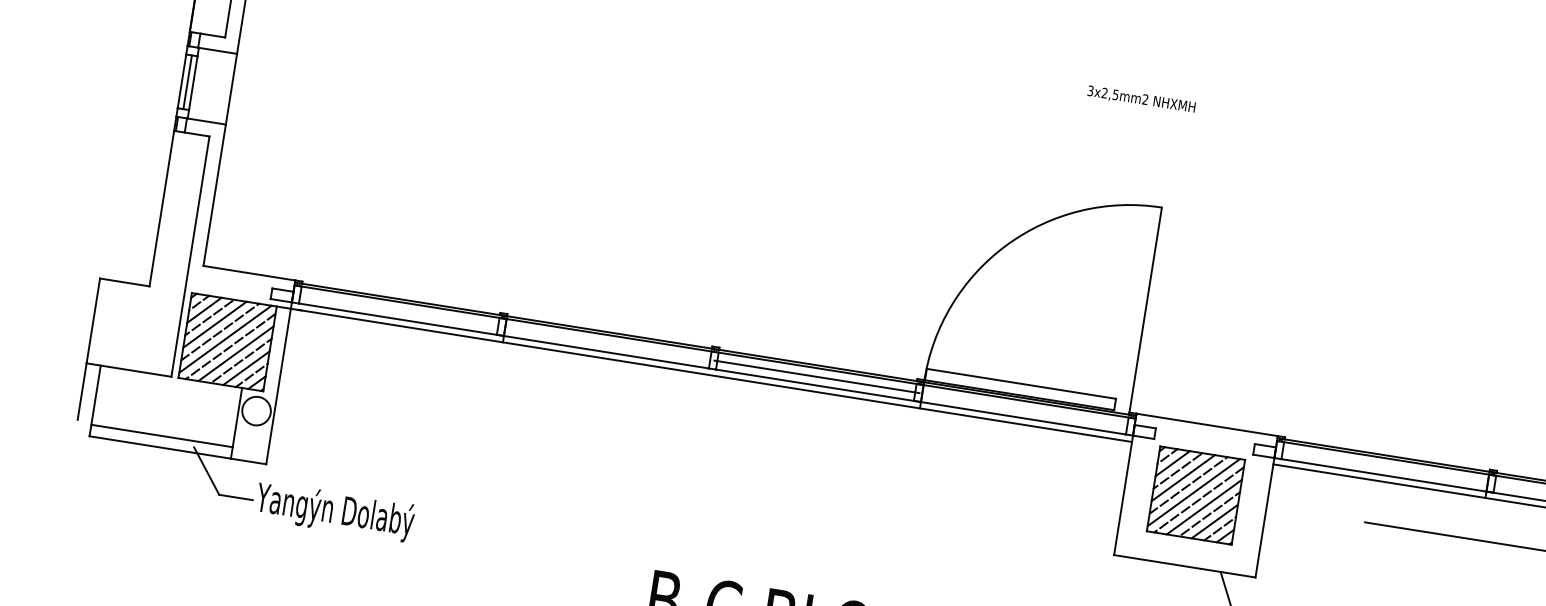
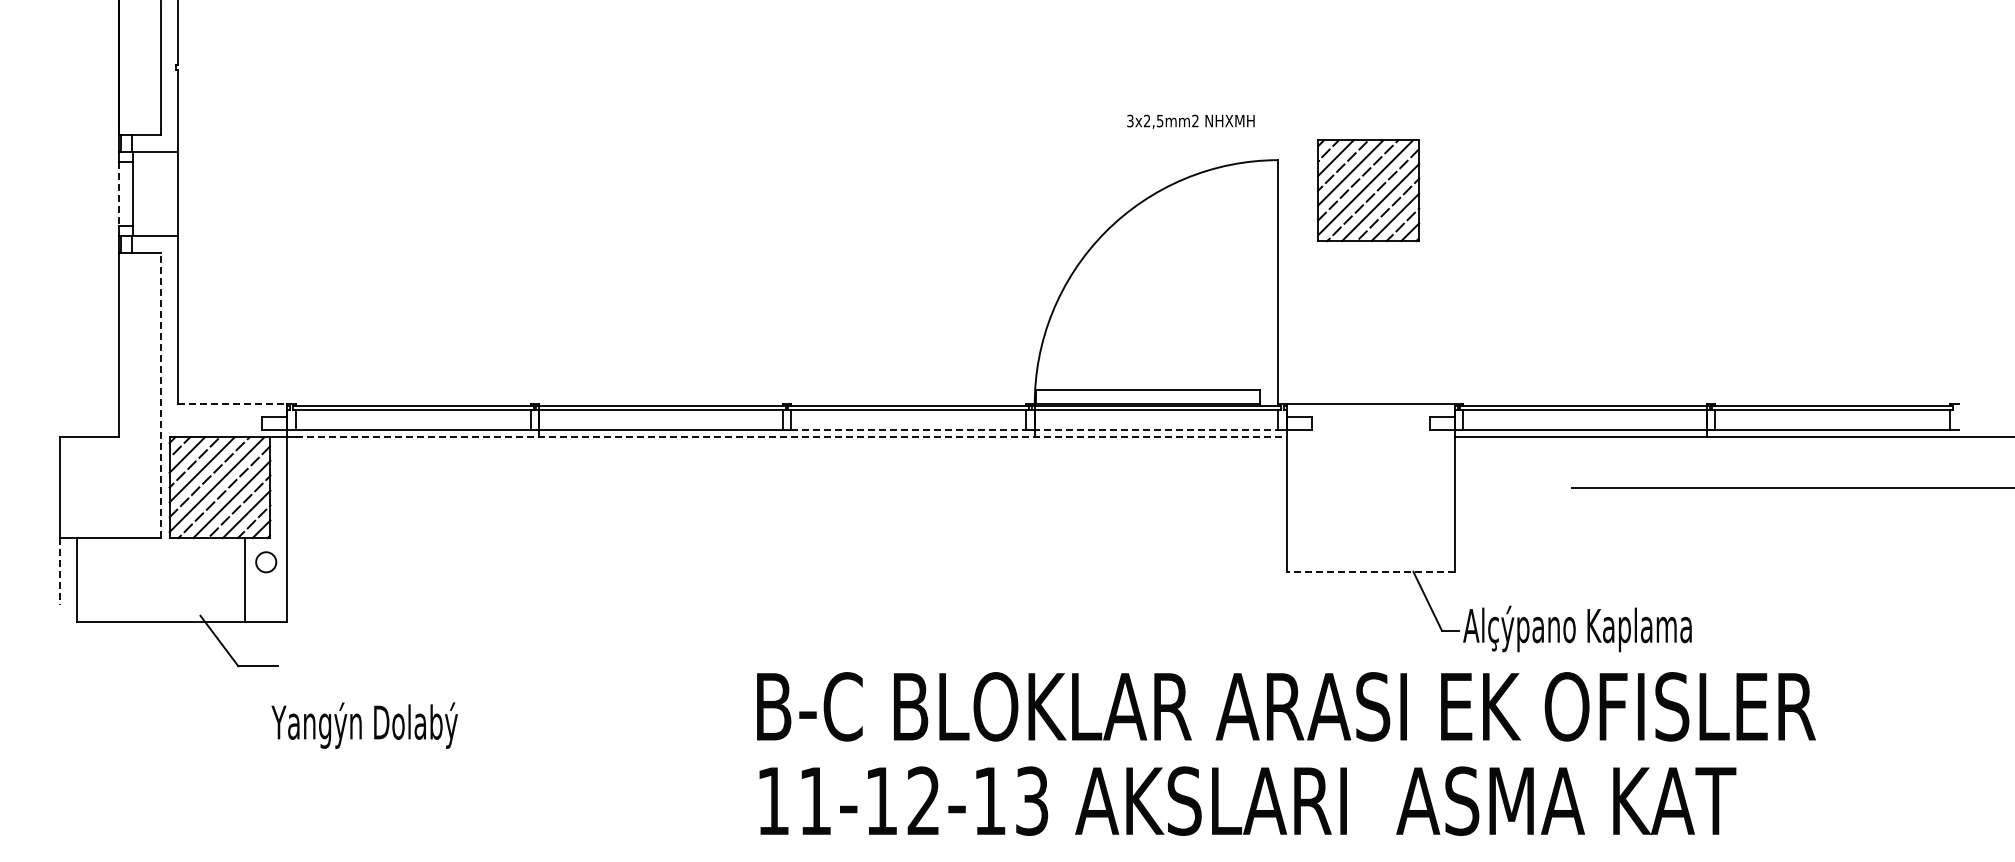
line: (182, 81) -> (119, 193), solid -> dashed
line: (187, 81) -> (125, 193), removed
text: (1141, 99) -> (1190, 121), moved
line: (190, 256) -> (161, 395), solid -> dashed
line: (249, 272) -> (232, 403), solid -> dashed
line: (715, 376) -> (791, 437), solid -> dashed
line: (816, 376) -> (909, 419), removed
line: (82, 391) -> (60, 571), solid -> dashed
line: (920, 401) -> (1034, 429), solid -> dashed
circle: (256, 411) -> (266, 562), size x0.6
line: (162, 436) -> (161, 608), removed
part: (1195, 495) -> (1368, 190), moved
text: (334, 511) -> (364, 725), moved
line: (1184, 566) -> (1370, 571), solid -> dashed

